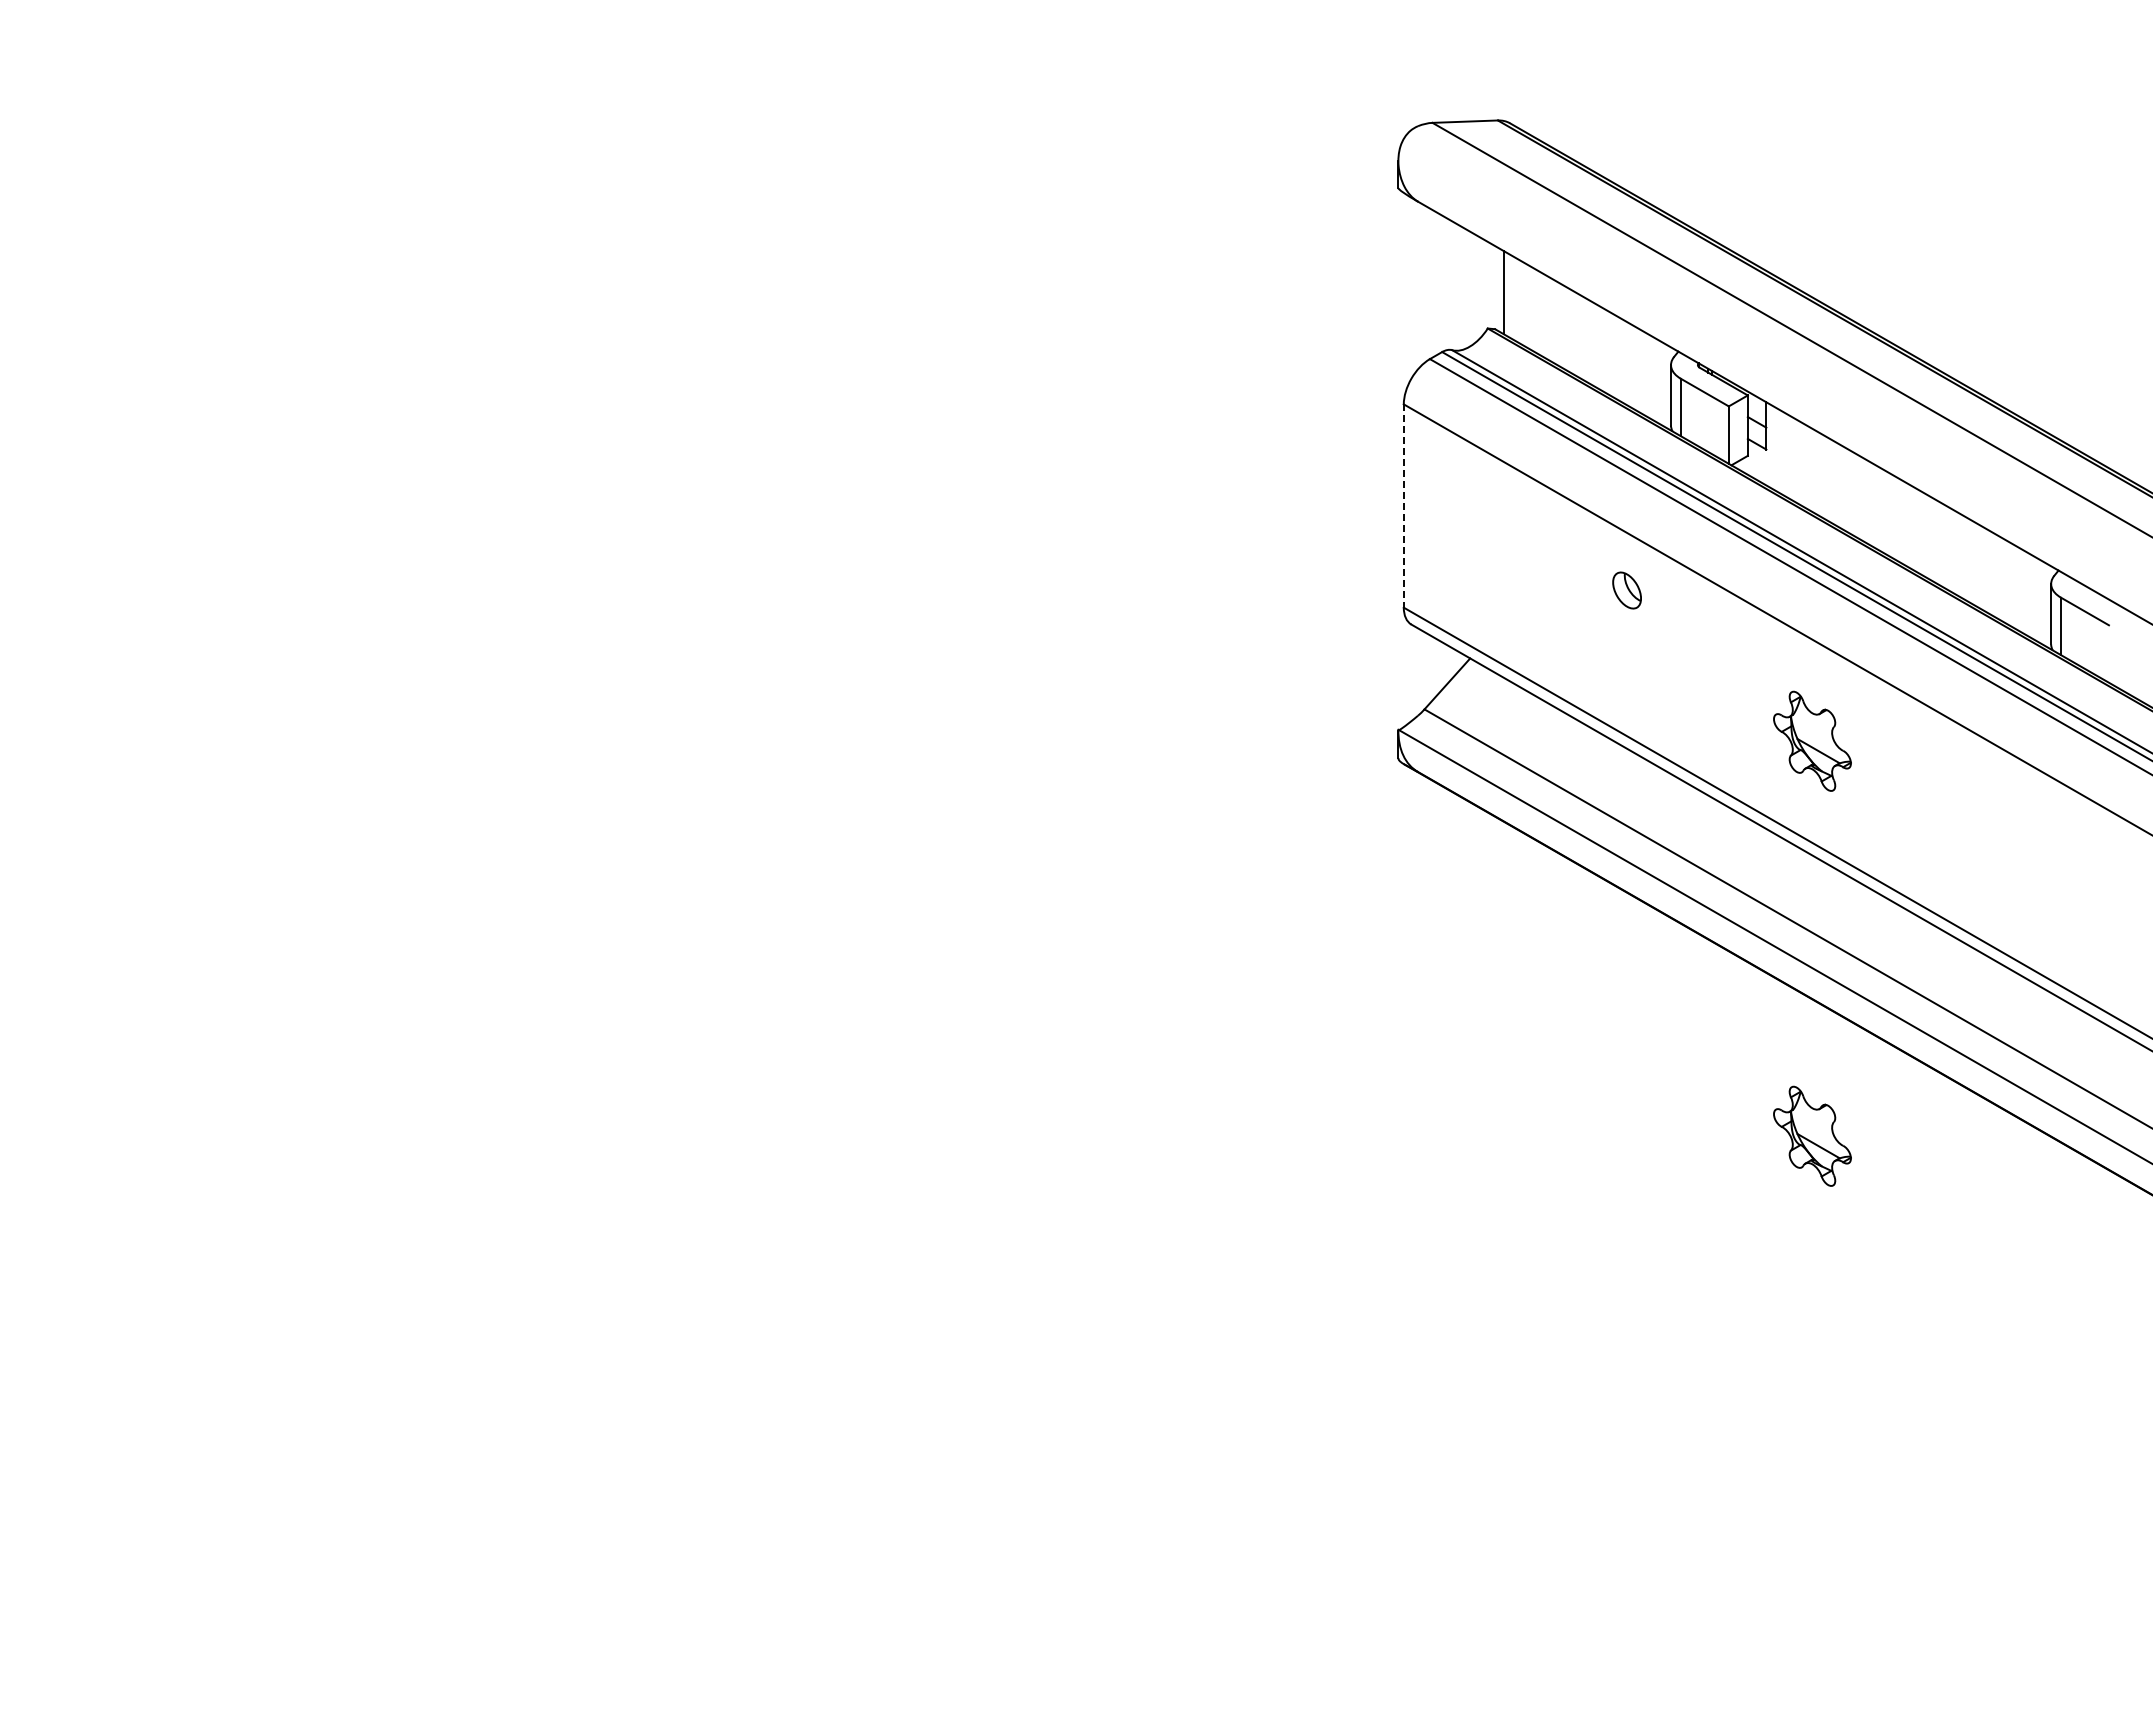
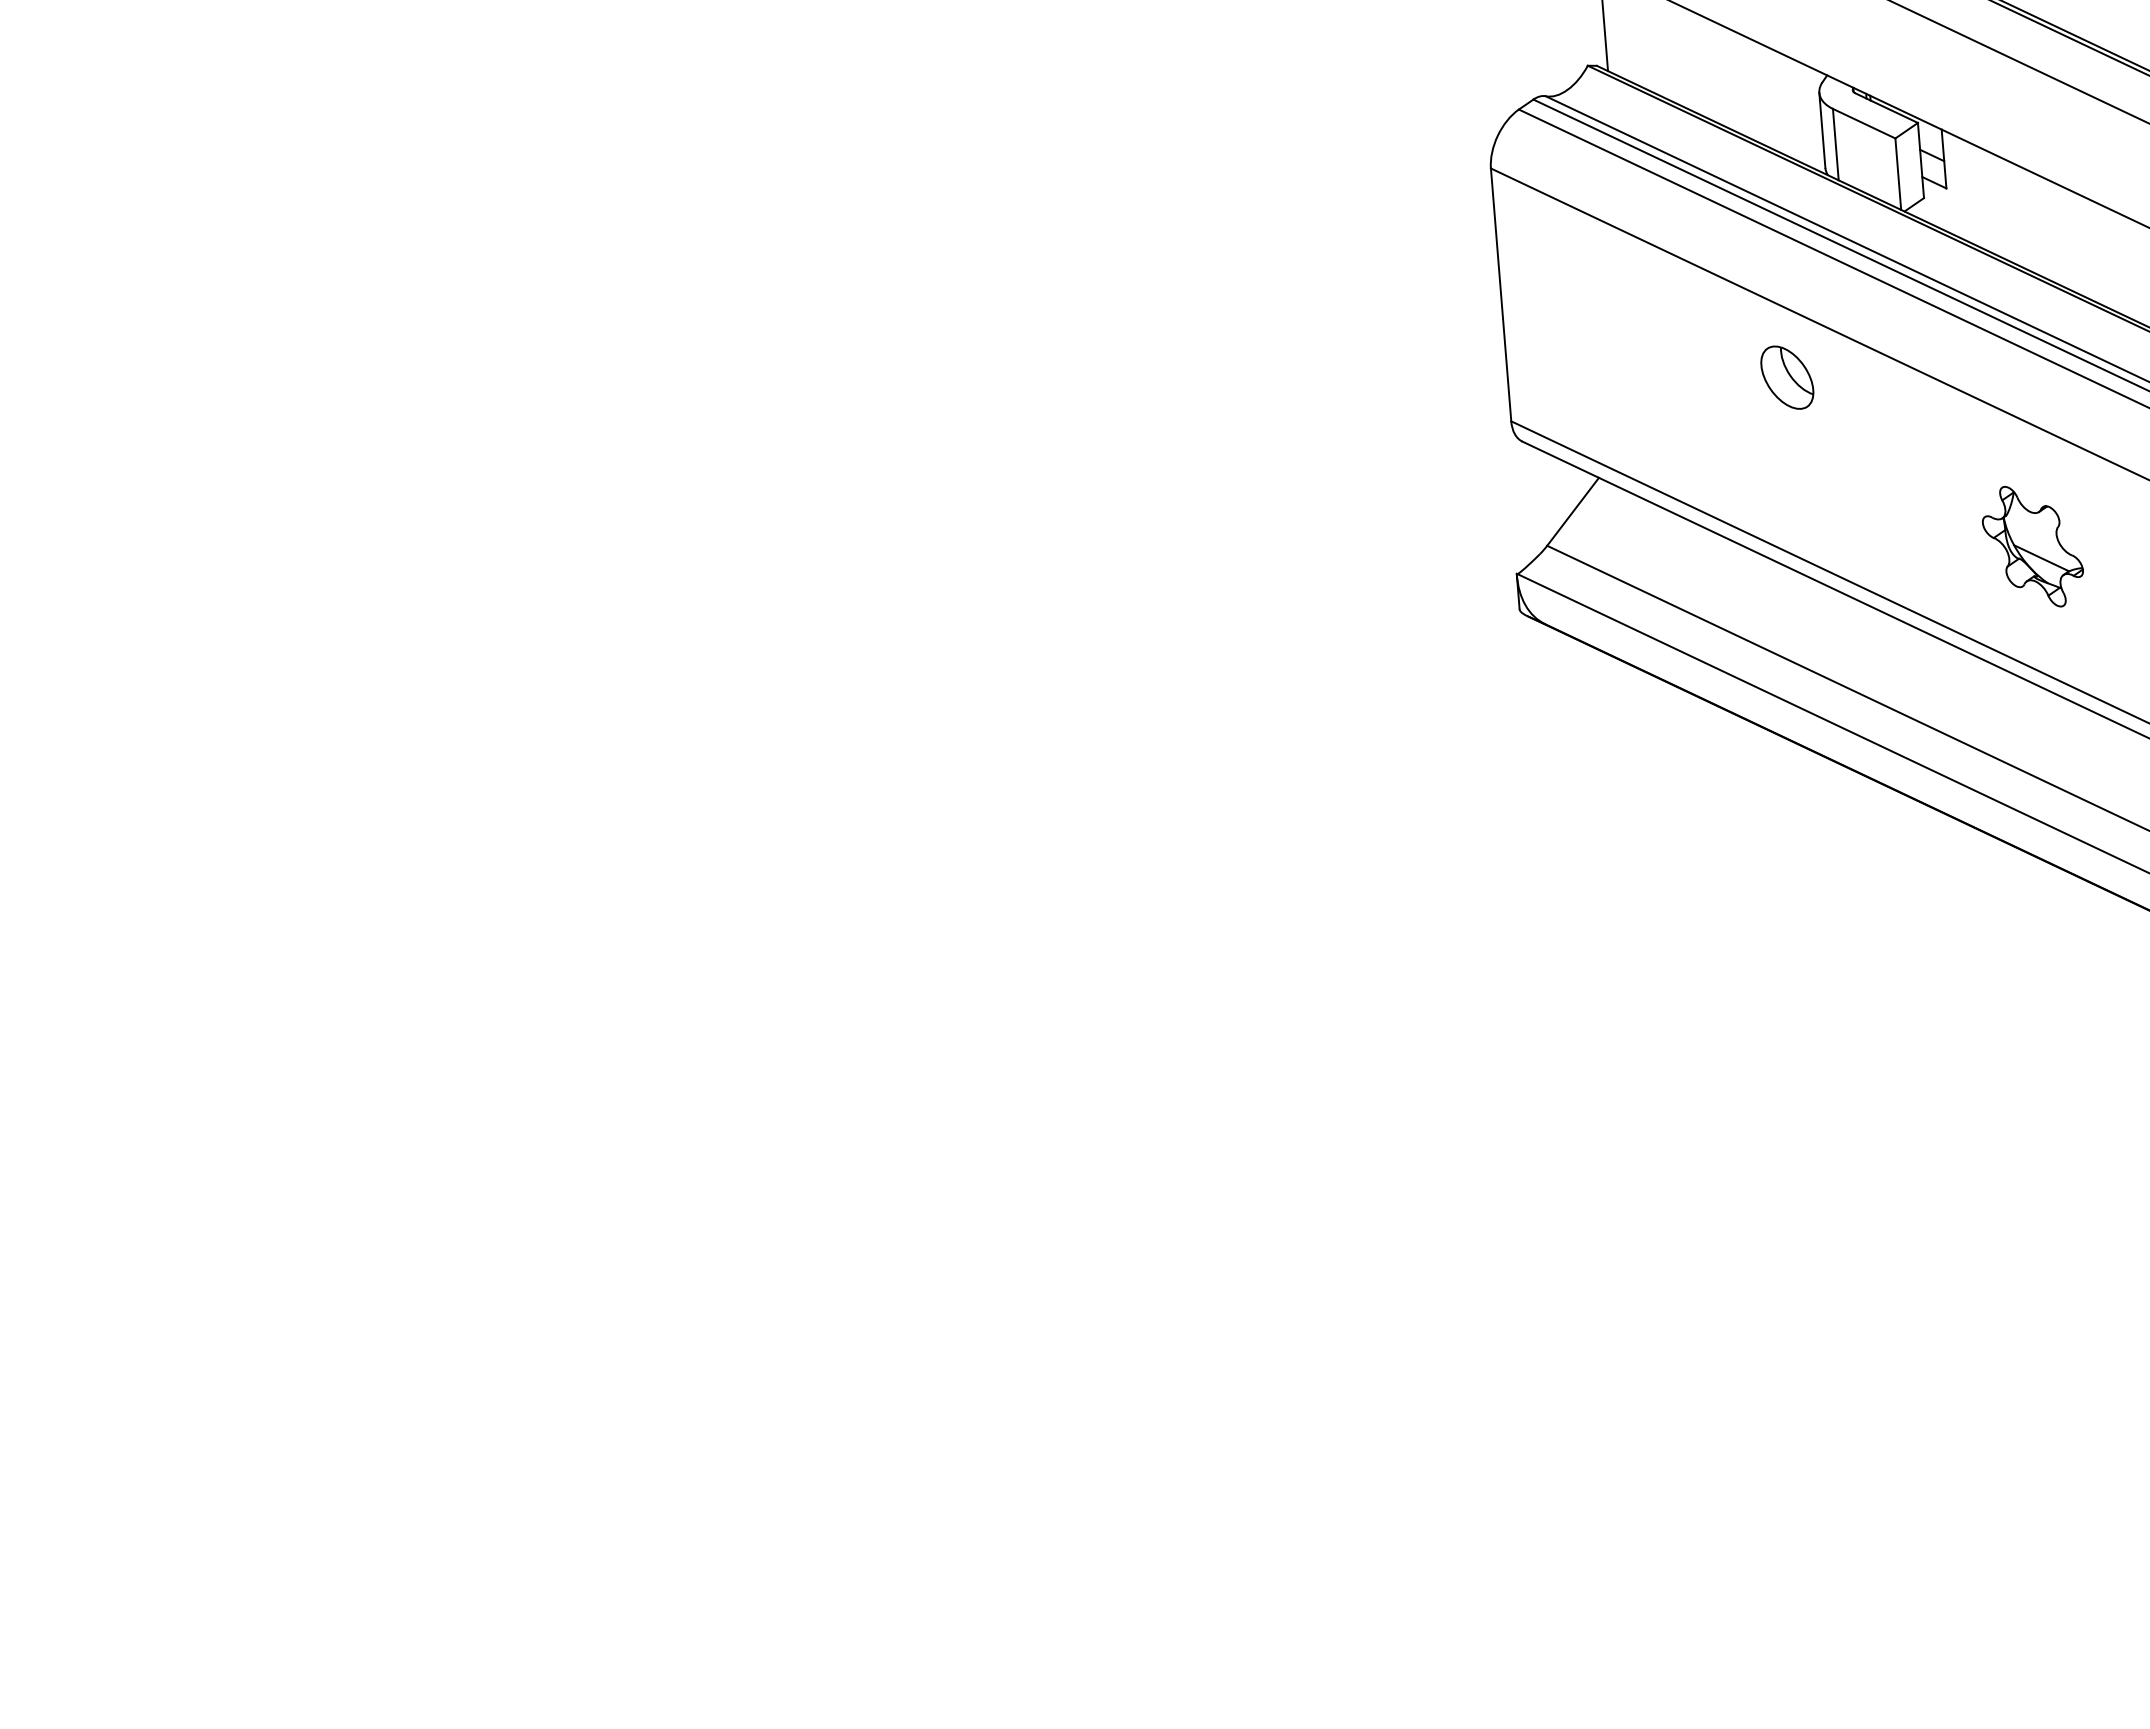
line: (1403, 506) -> (1500, 295), dashed -> solid
part: (1626, 590) -> (1786, 377), size x1.43
part: (1812, 1135) -> (2072, 1036), removed

